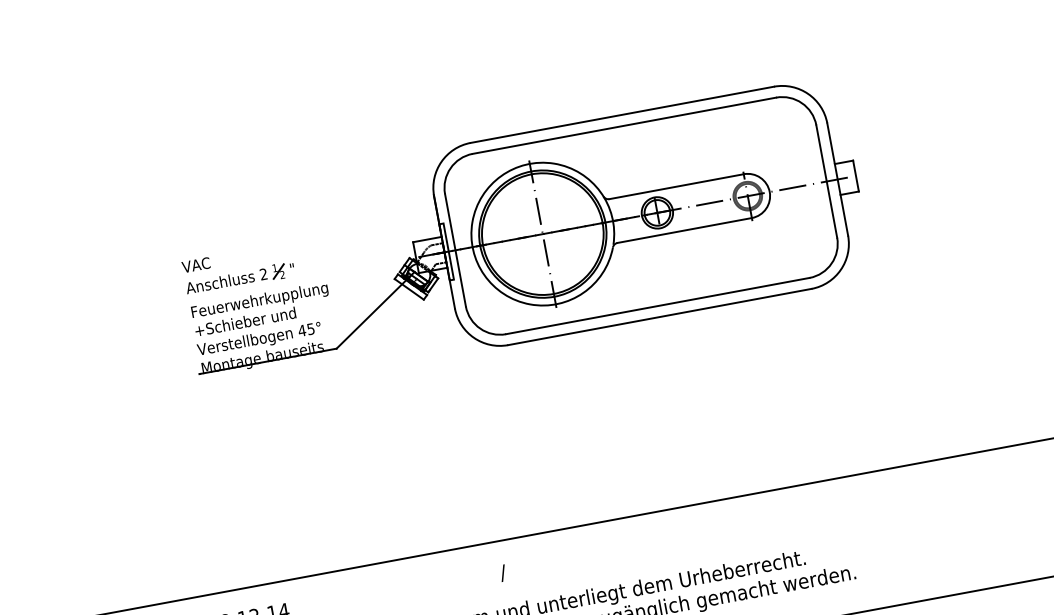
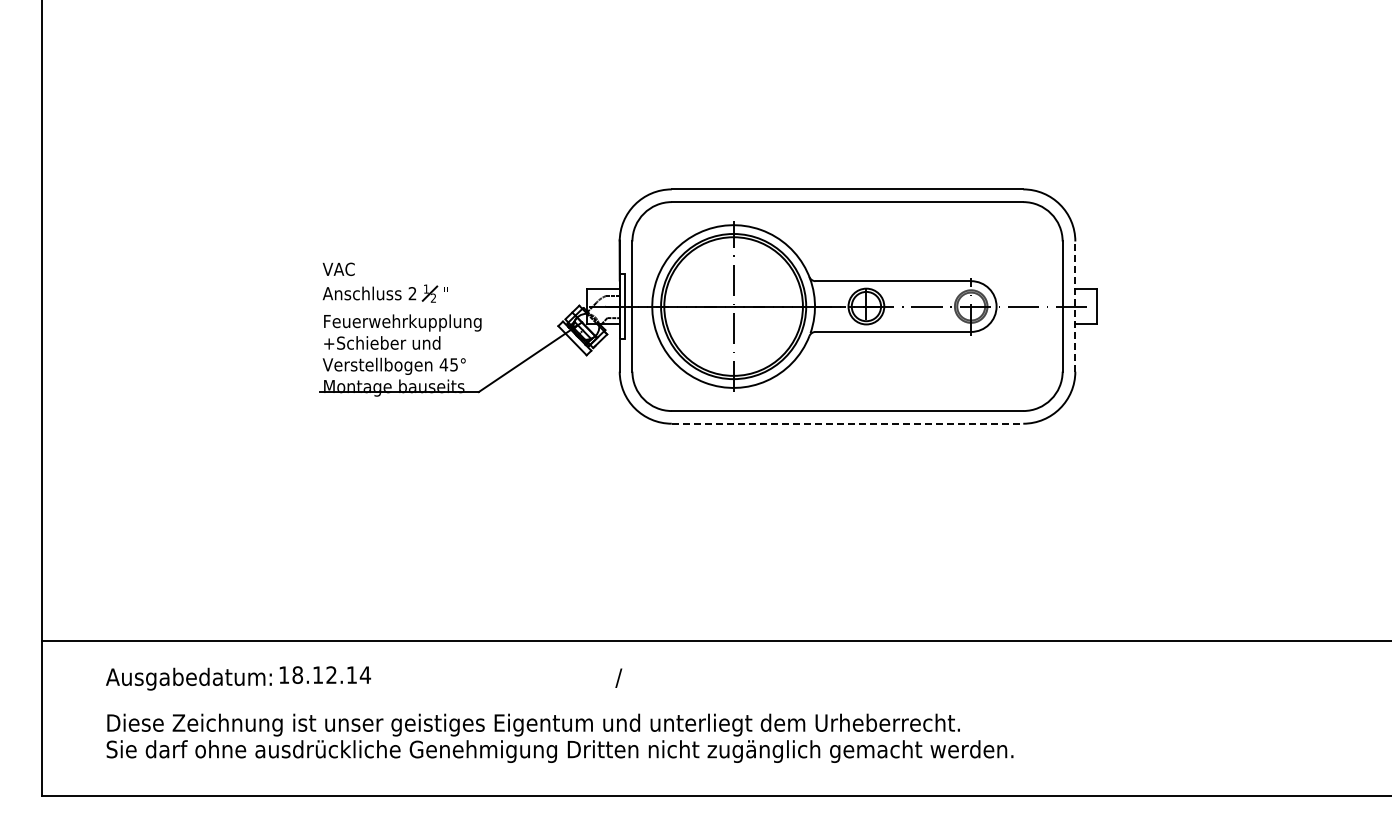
line: (837, 179) -> (1075, 306), solid -> dashed
line: (659, 316) -> (847, 423), solid -> dashed

